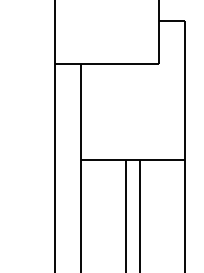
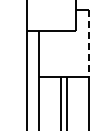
line: (184, 90) -> (88, 43), solid -> dashed

